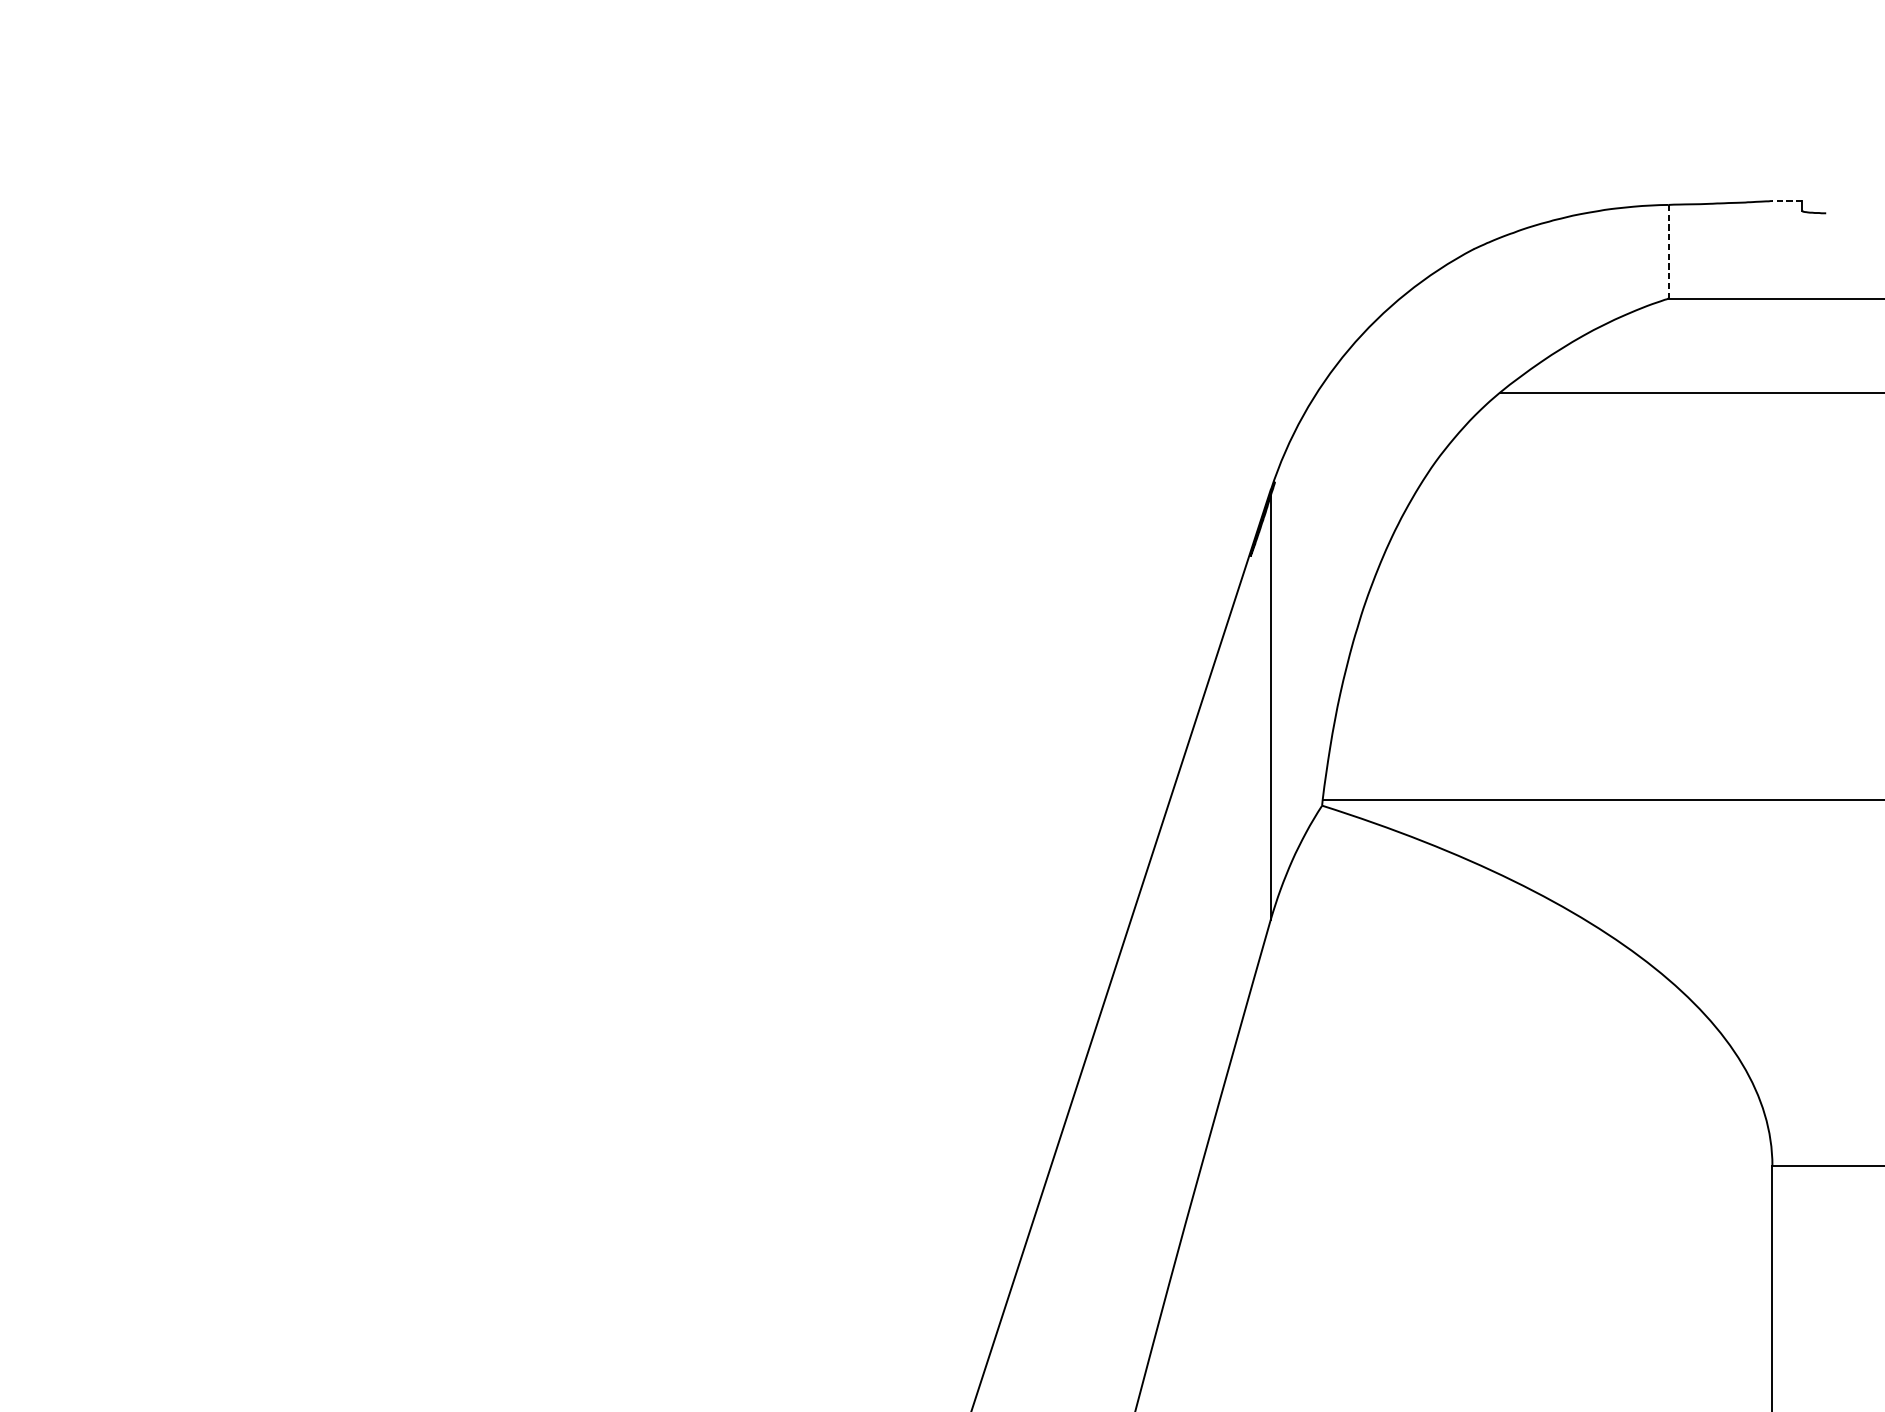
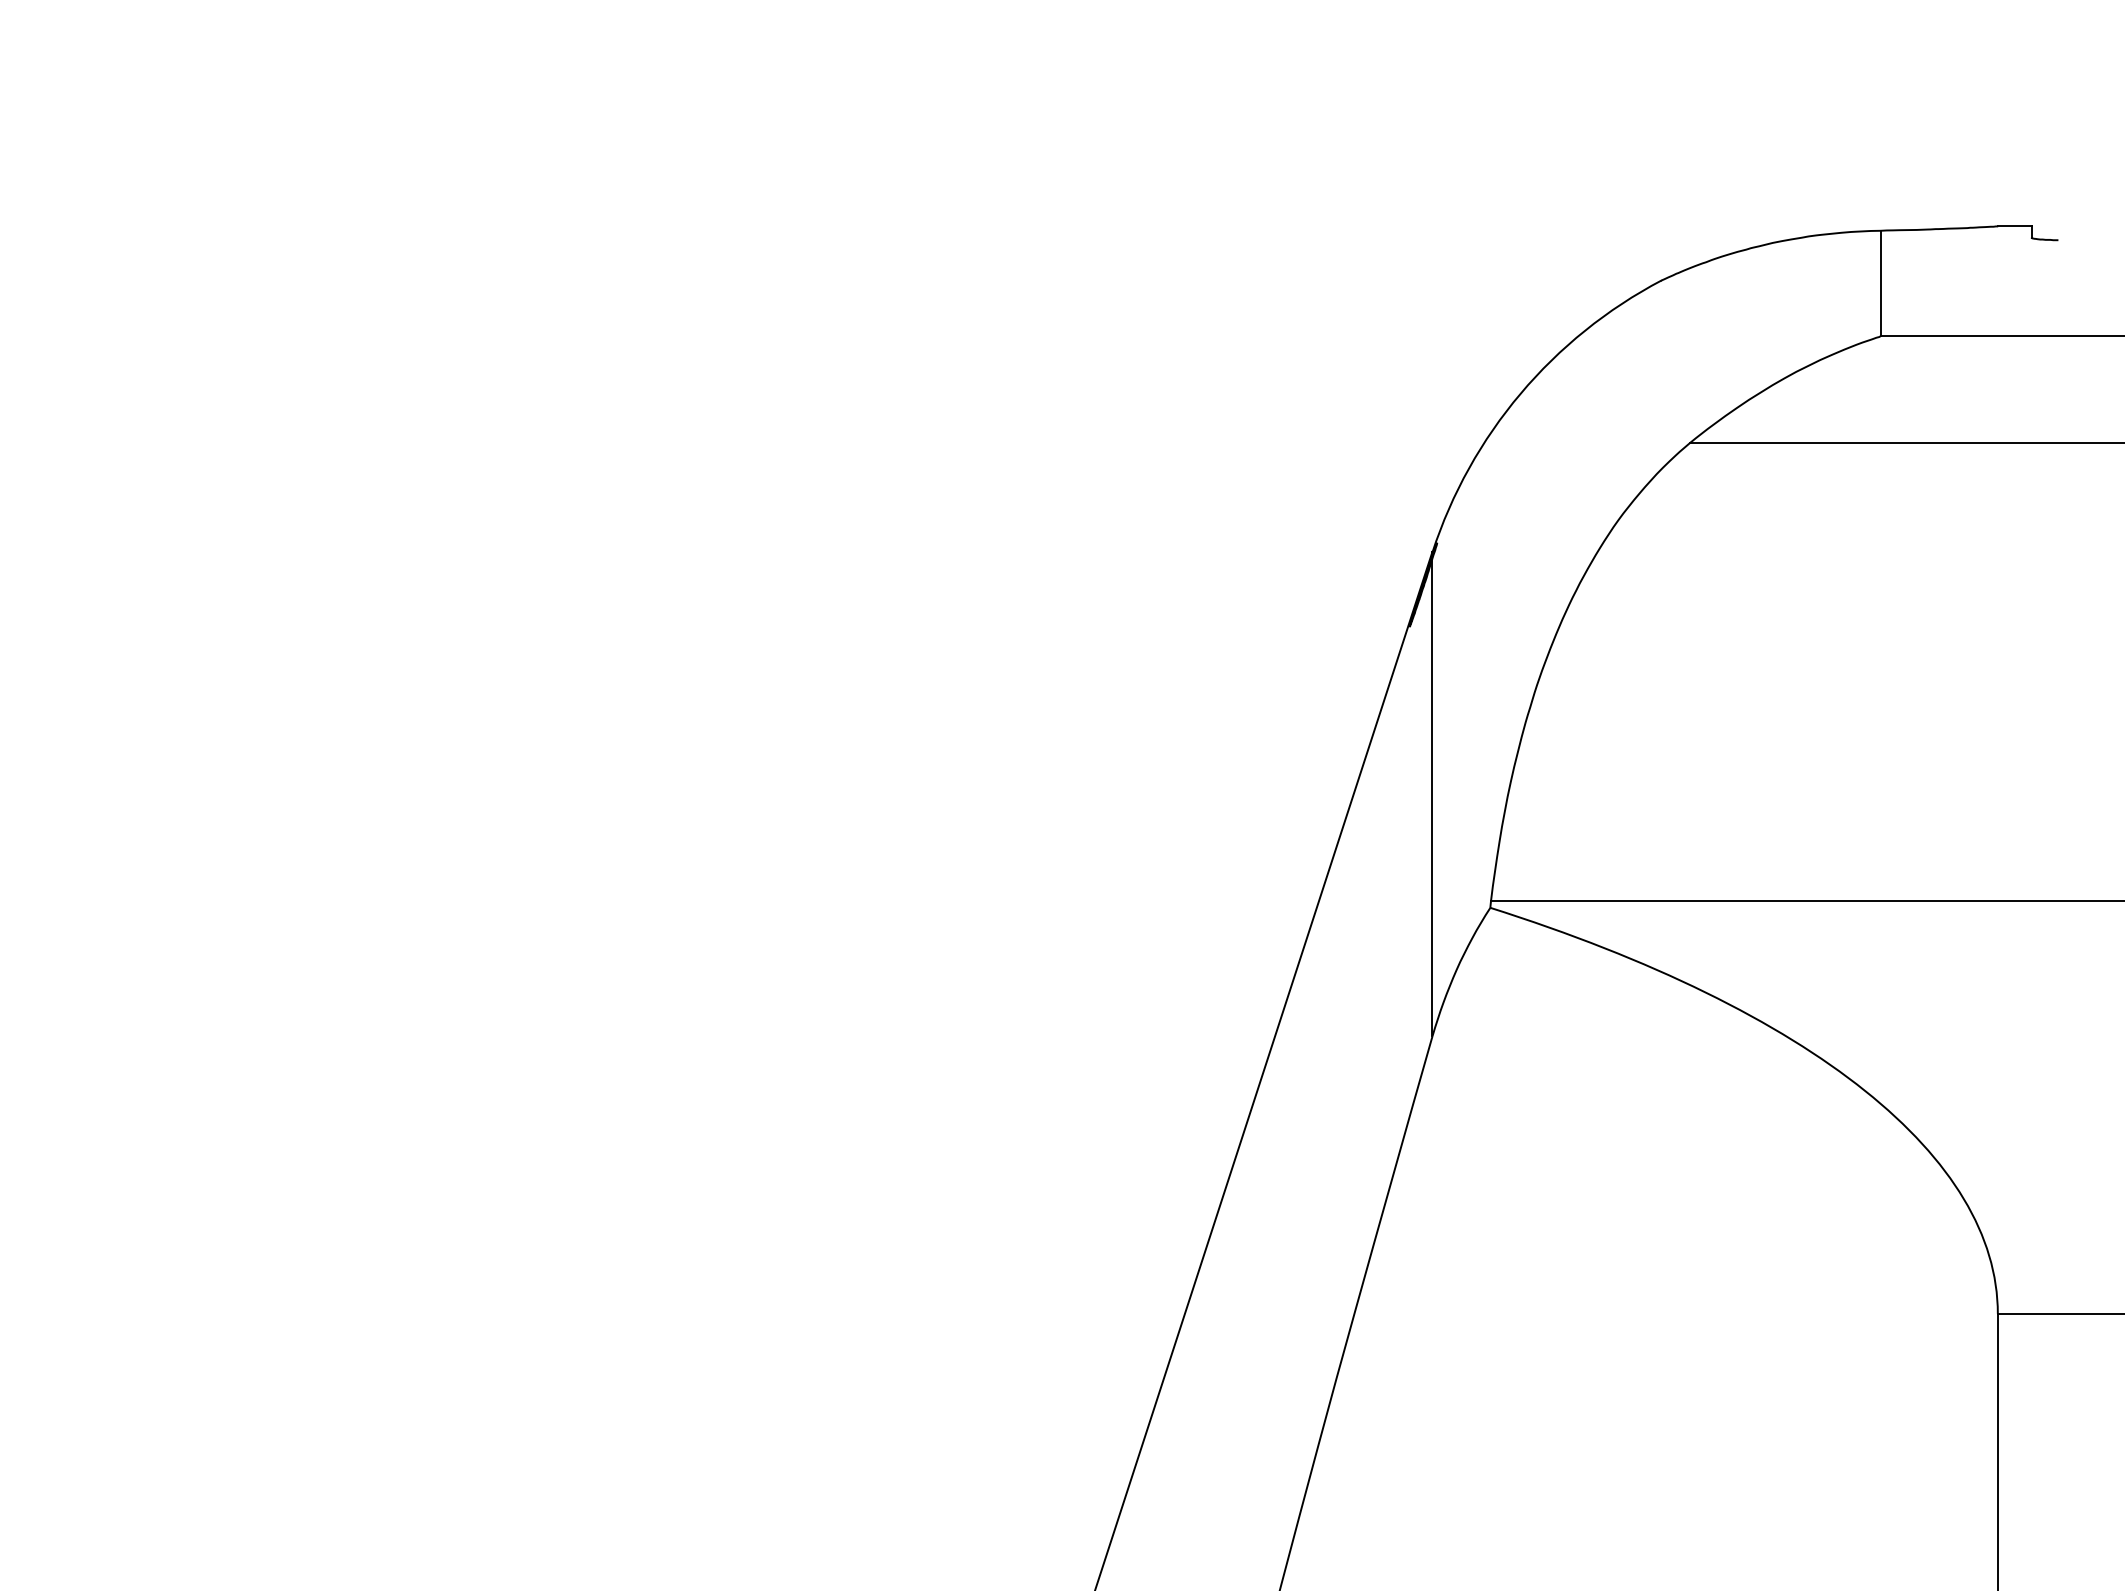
line: (1787, 201) -> (2014, 226), dashed -> solid
line: (1668, 251) -> (1880, 283), dashed -> solid

